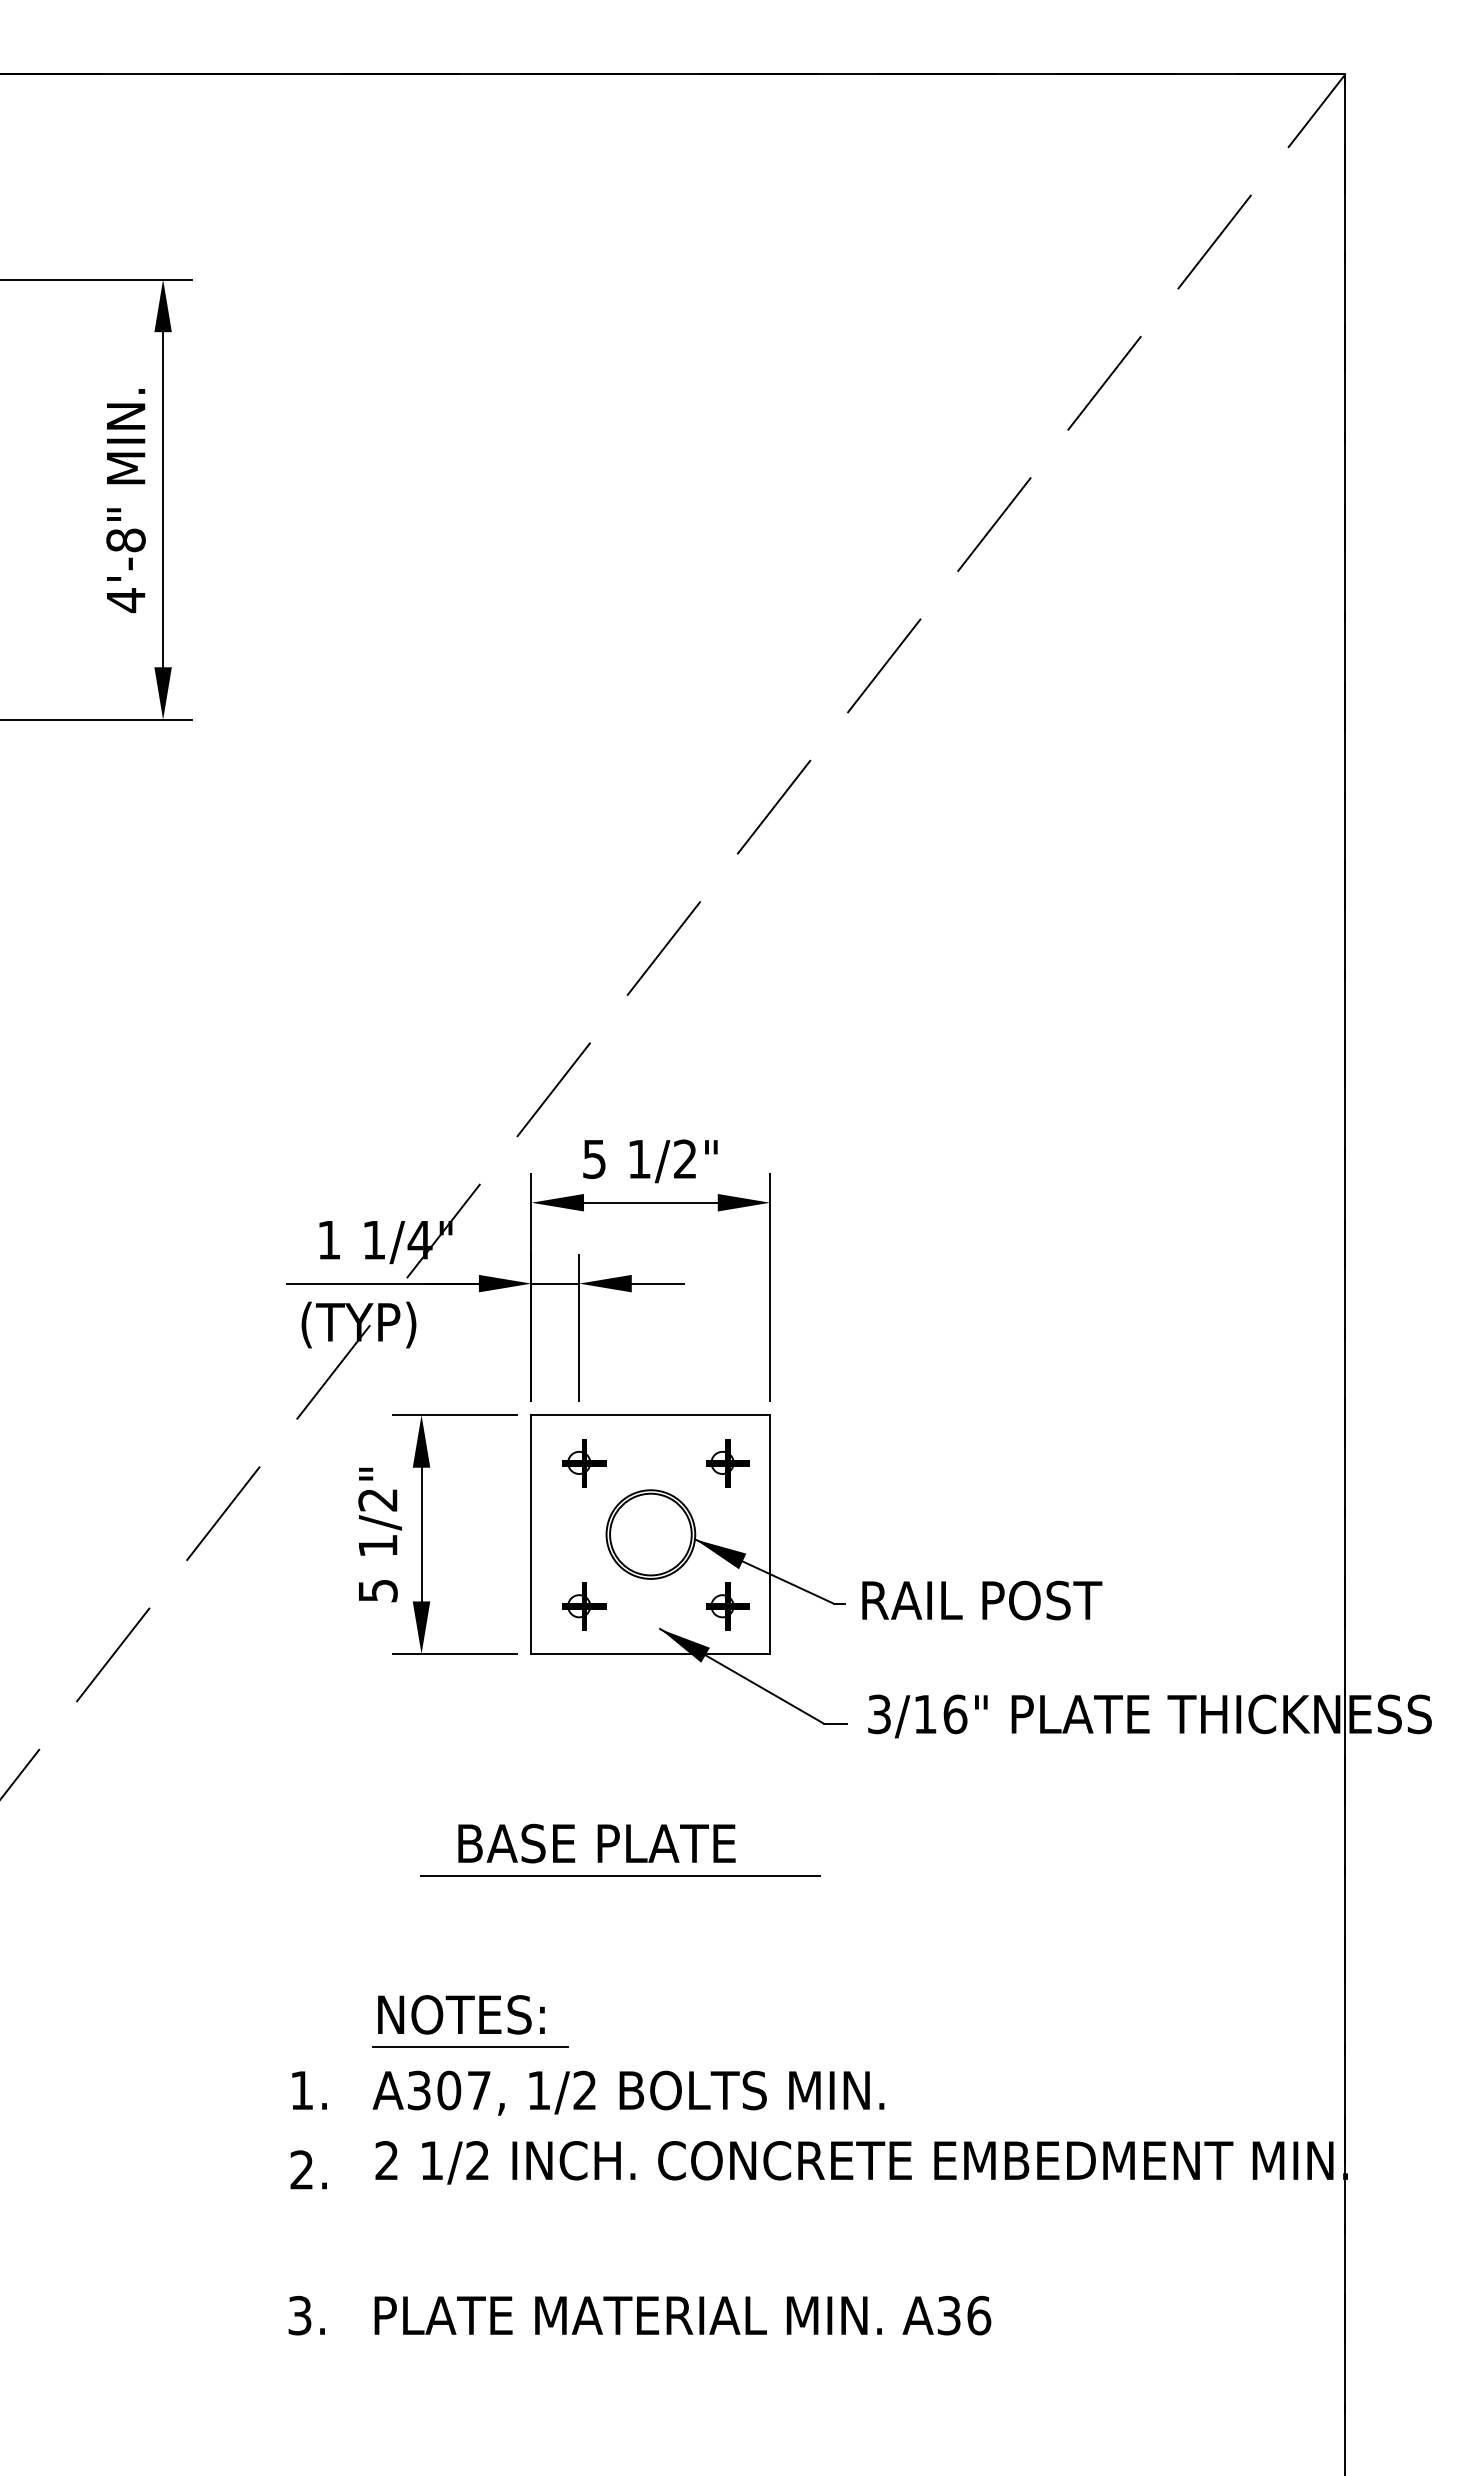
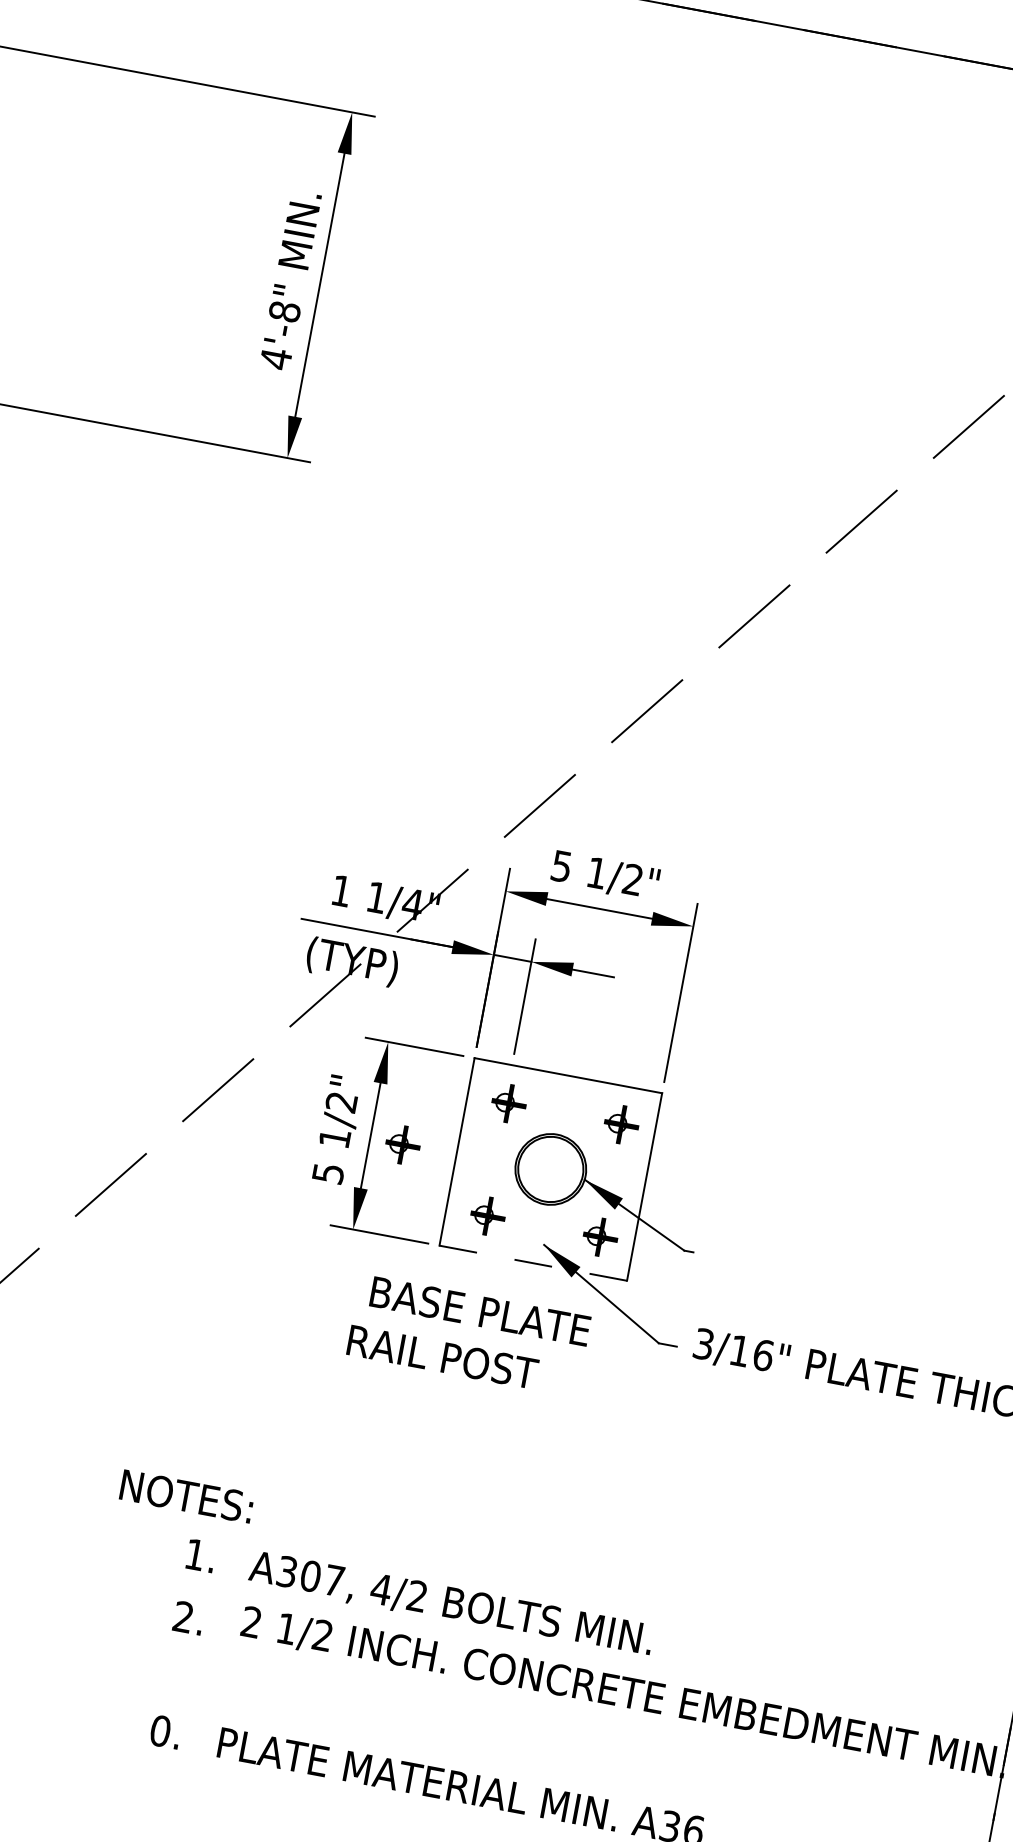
part: (463, 1538) -> (403, 1144), added
text: (982, 1600) -> (443, 1357), moved
line: (651, 1654) -> (533, 1263), solid -> dashed
text: (596, 1843) -> (480, 1311), moved
line: (619, 1875) -> (476, 1432), removed
text: (461, 2014) -> (187, 1496), moved
line: (470, 2046) -> (333, 1544), removed
text: (538, 2090) -> (380, 1589), 1/2 -> 4/2
text: (299, 2315) -> (160, 1730), 3. -> 0.

